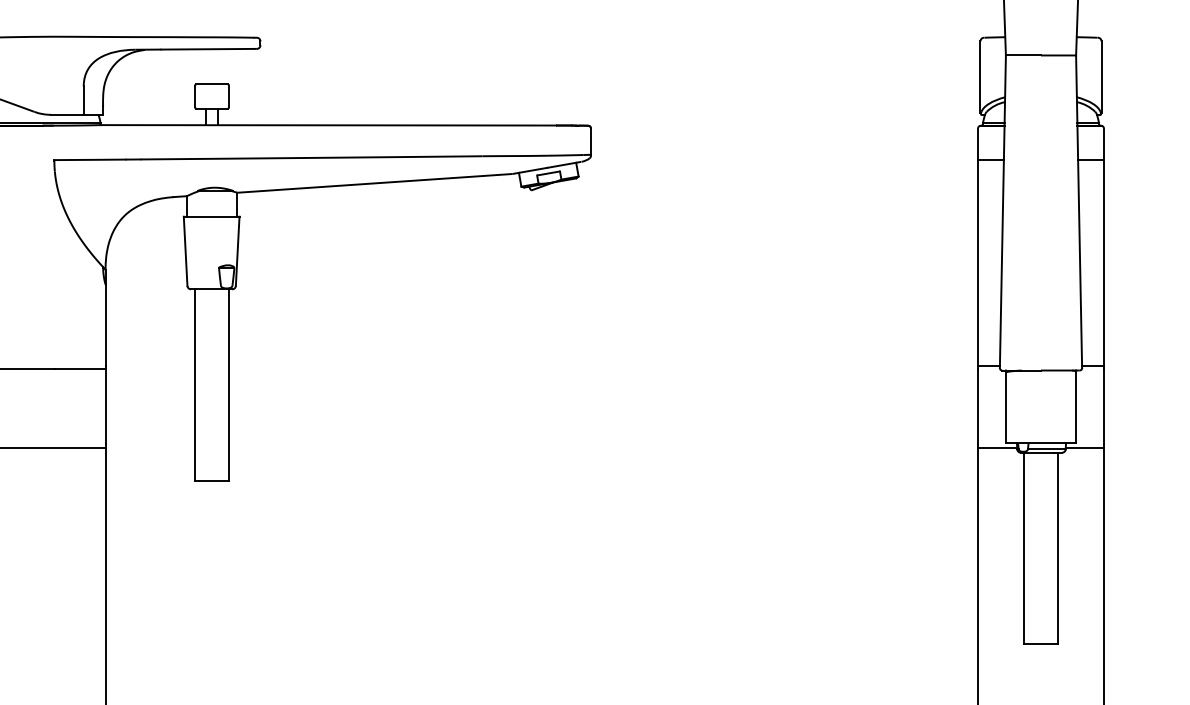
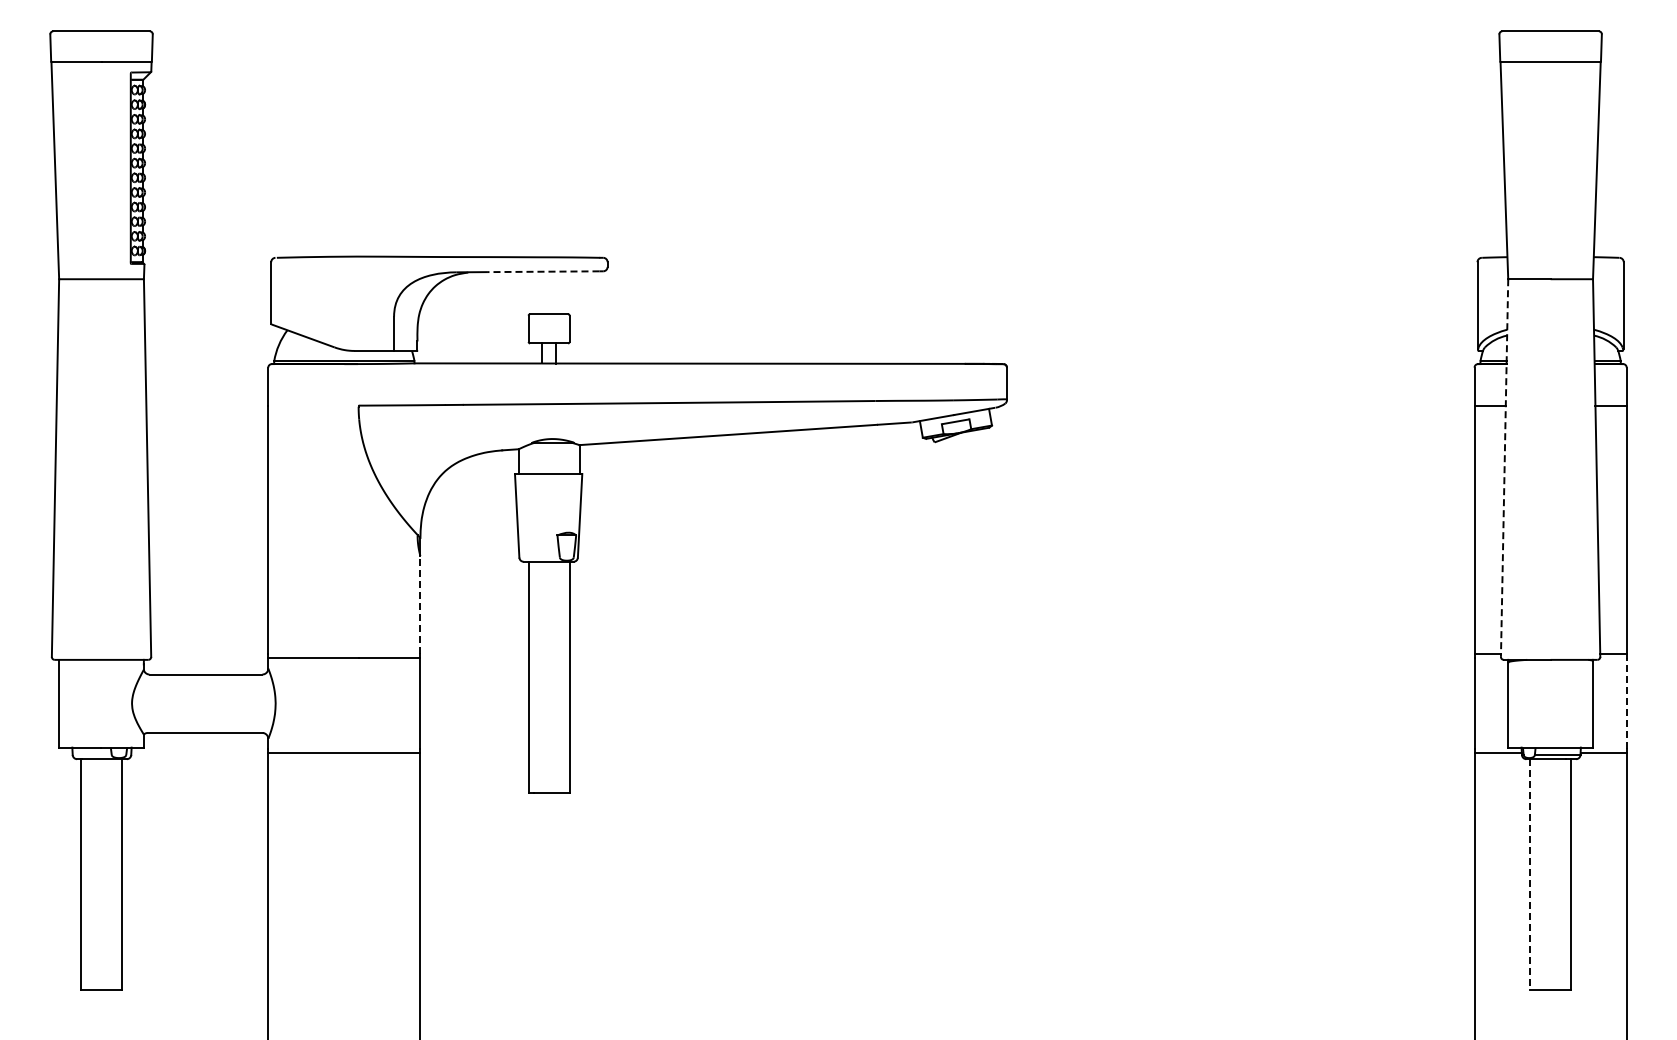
line: (207, 49) -> (543, 271), solid -> dashed
line: (1002, 212) -> (1504, 468), solid -> dashed
line: (105, 324) -> (420, 604), solid -> dashed
line: (1103, 406) -> (1626, 703), solid -> dashed
line: (1024, 548) -> (1530, 874), solid -> dashed

